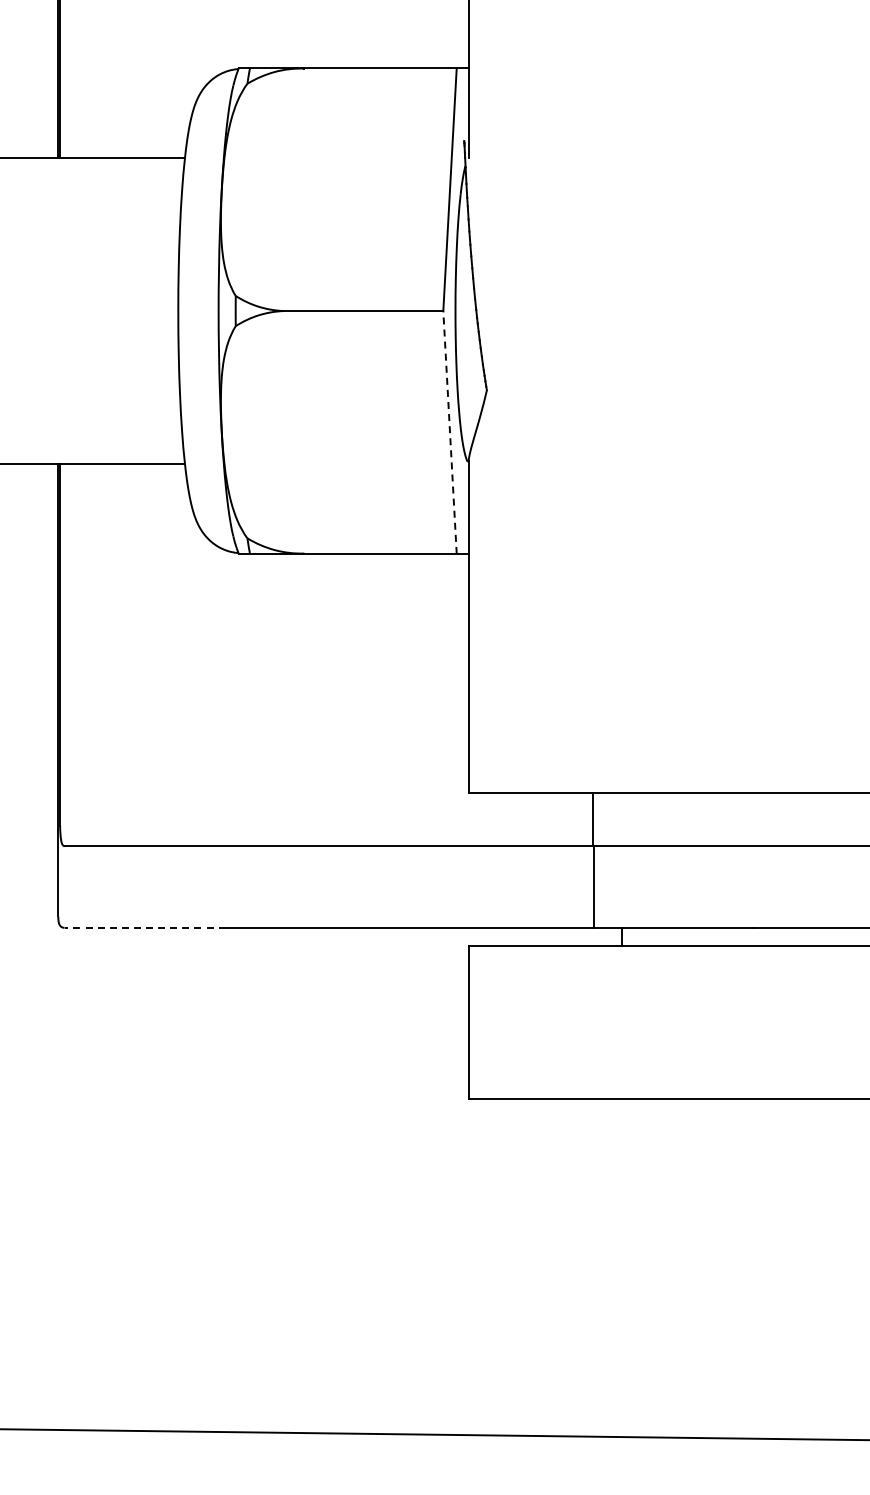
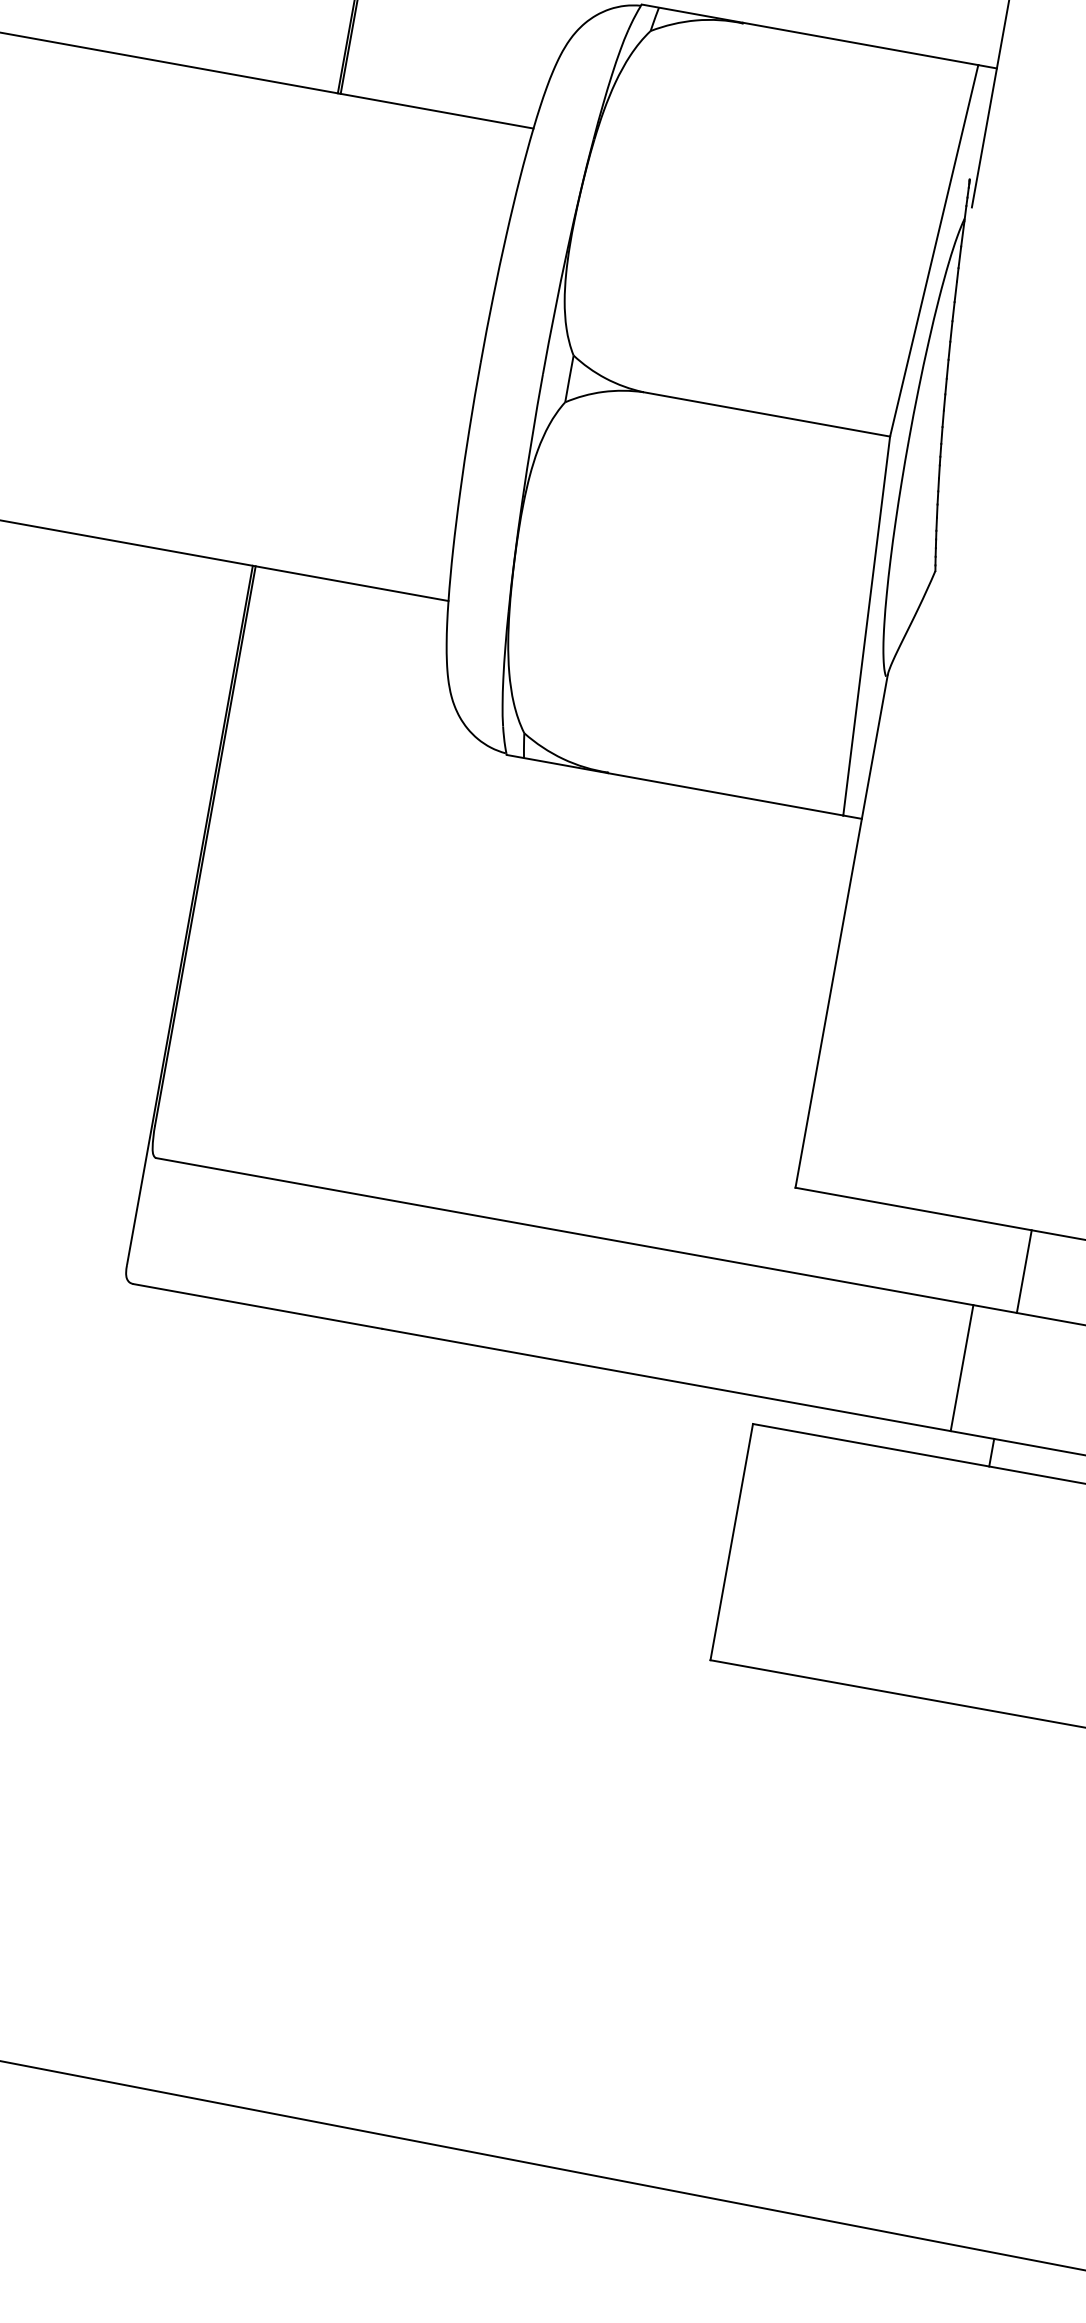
line: (450, 432) -> (867, 626), dashed -> solid
line: (592, 819) -> (1024, 1271), moved
line: (145, 927) -> (258, 1306), dashed -> solid

